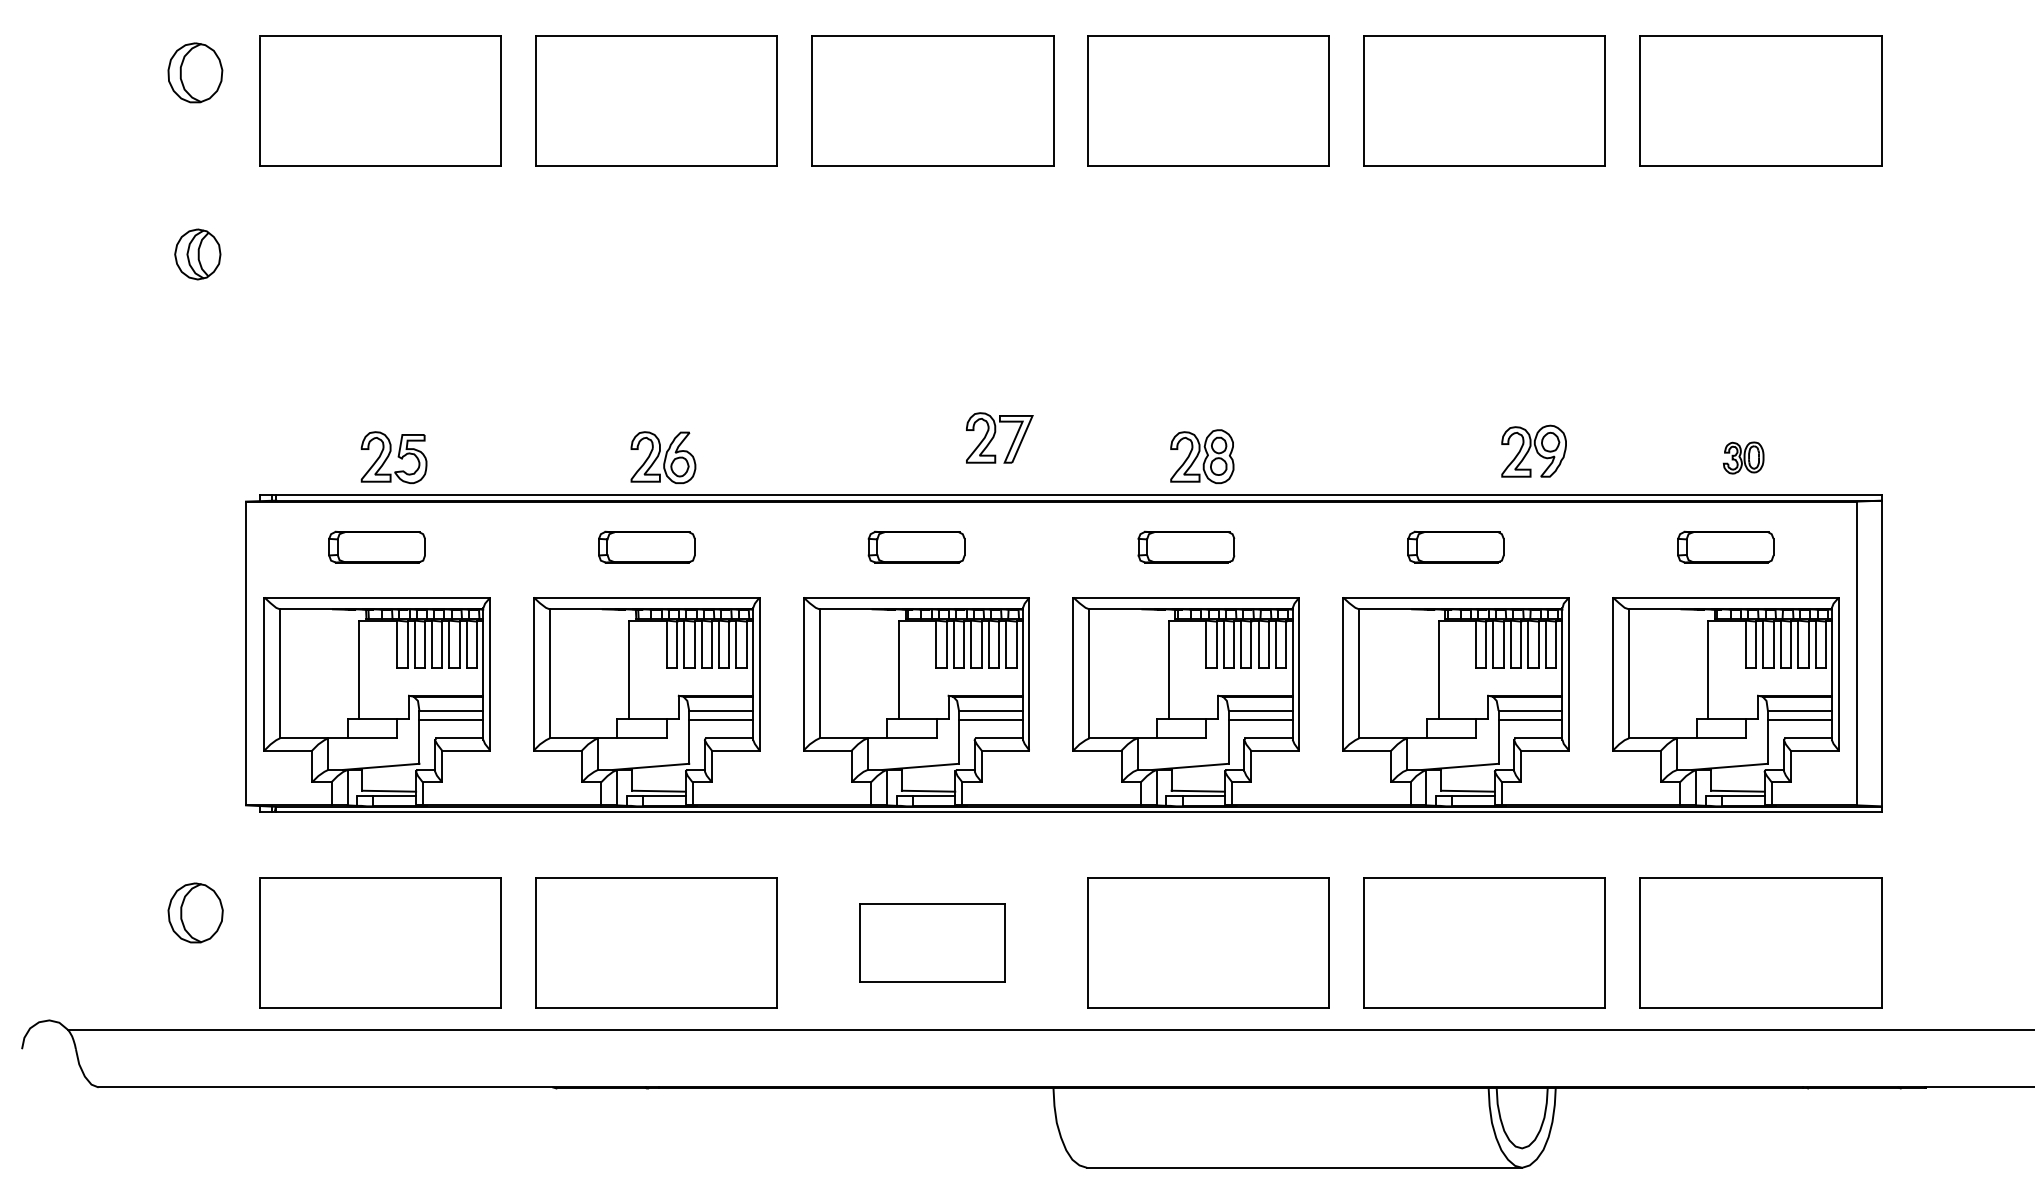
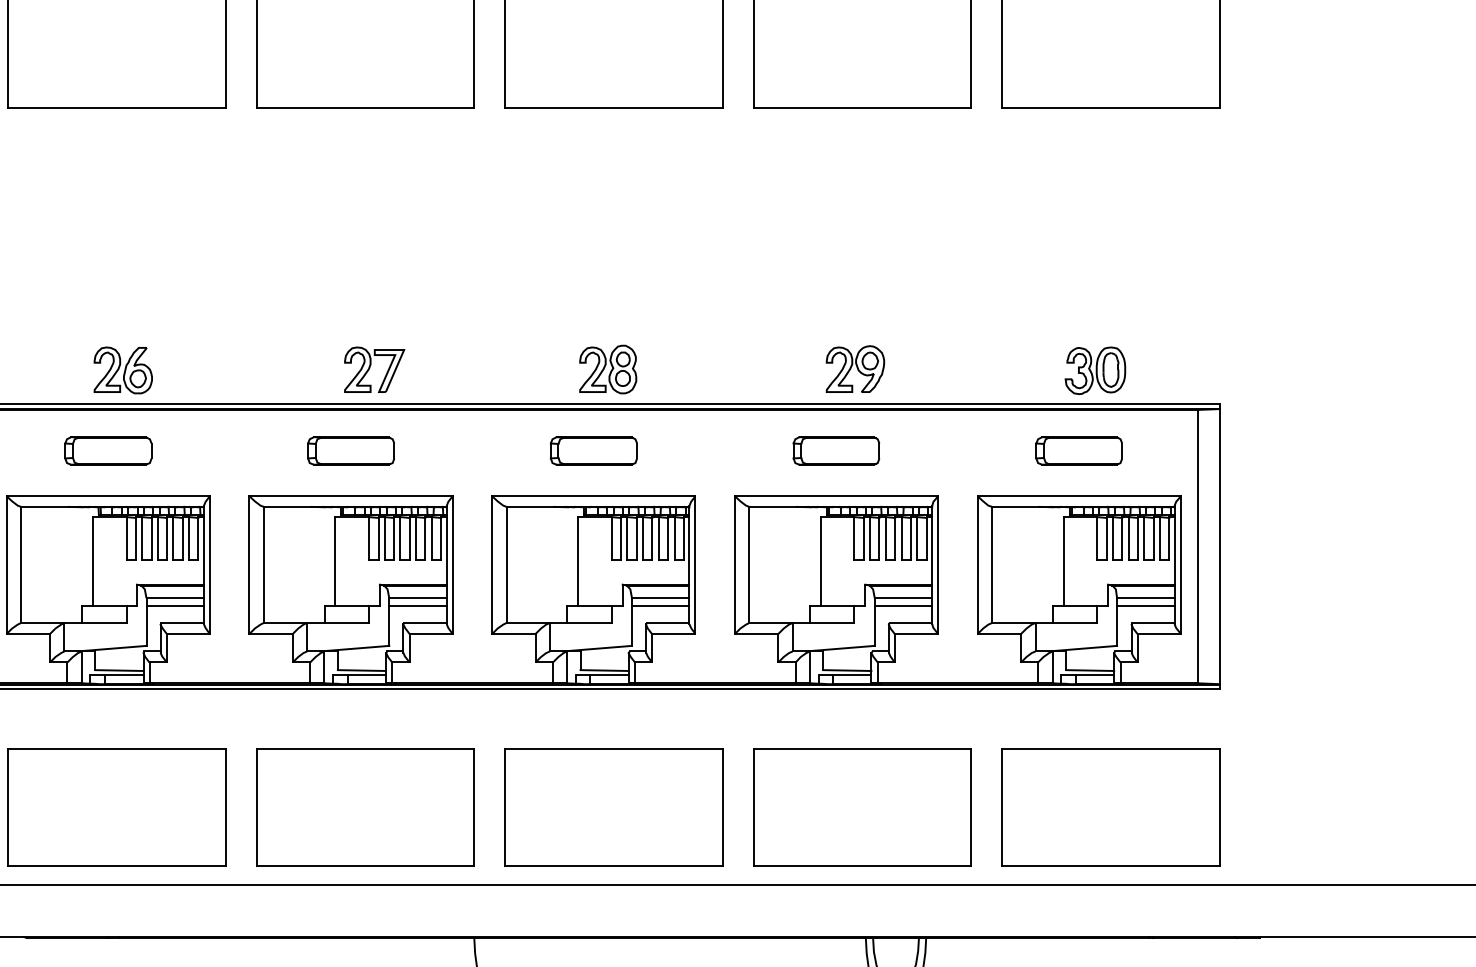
part: (999, 437) -> (374, 369), moved
part: (1533, 450) -> (854, 368), moved
part: (1743, 457) -> (1095, 370), size x1.67
part: (932, 942) -> (365, 806), size x1.67

